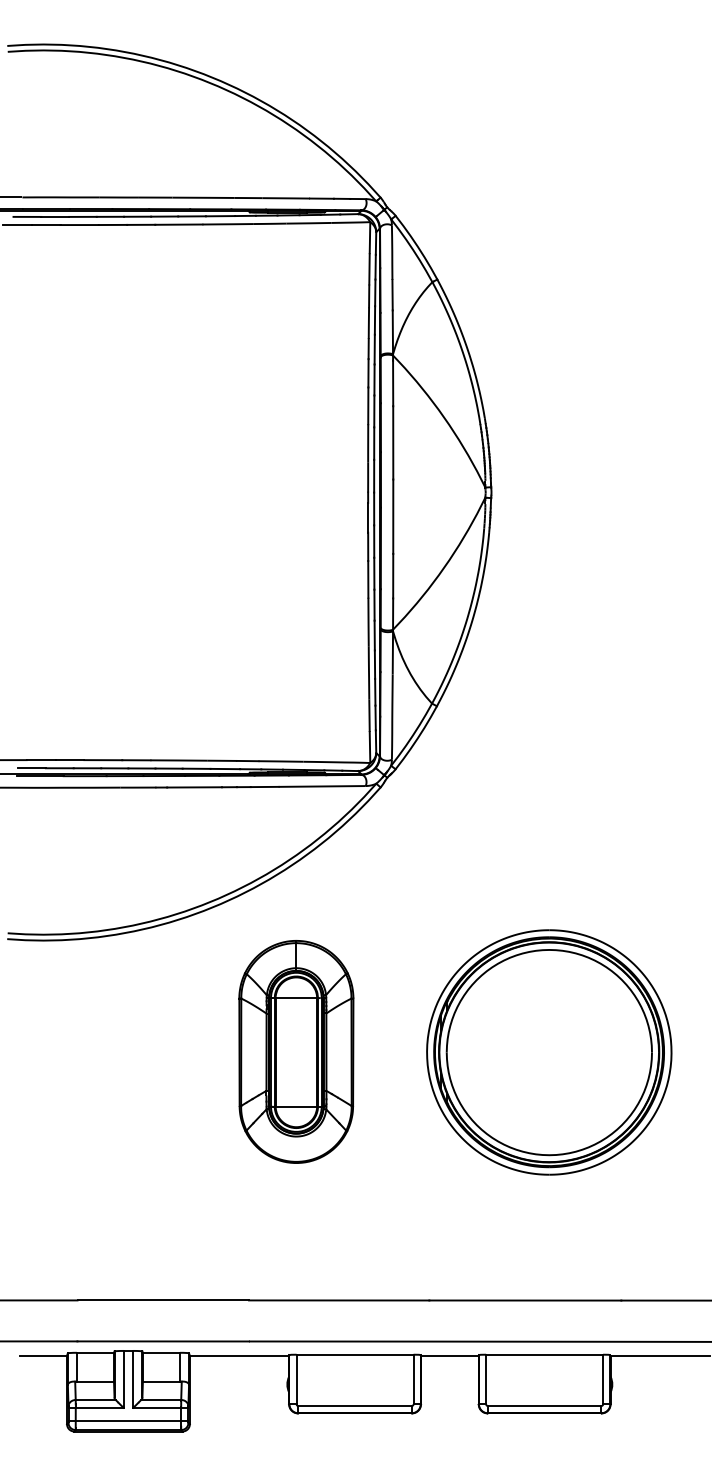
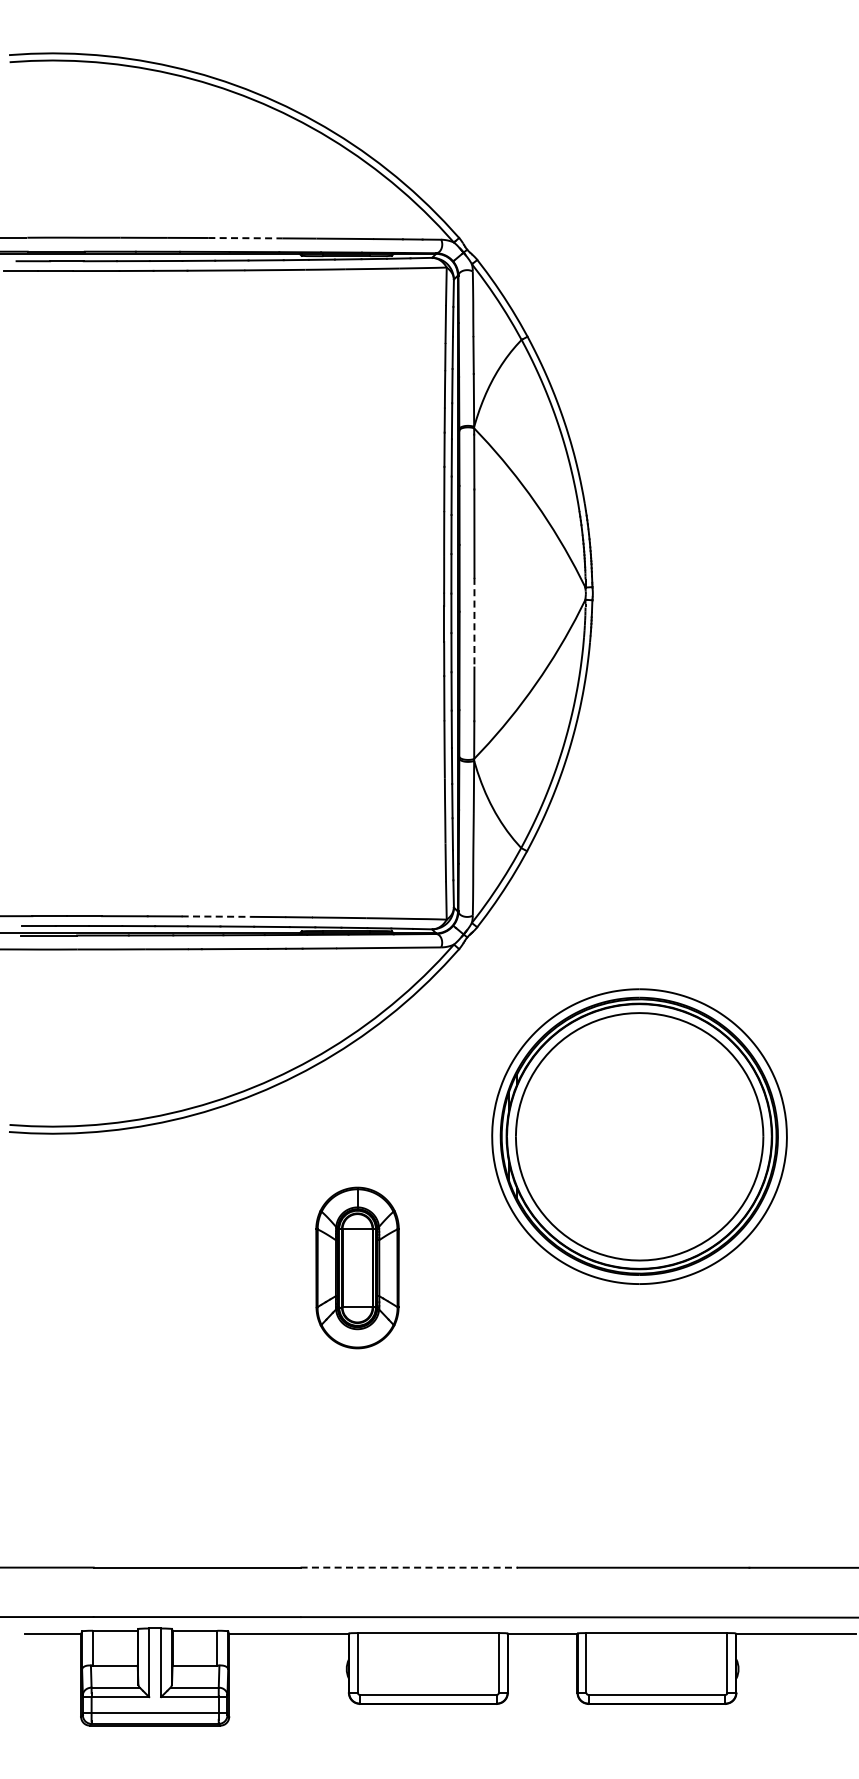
line: (203, 198) -> (245, 238), solid -> dashed
line: (393, 516) -> (474, 622), solid -> dashed
line: (178, 760) -> (215, 916), solid -> dashed
part: (296, 1051) -> (357, 1267), size x0.6
part: (549, 1052) -> (639, 1136), moved
line: (339, 1300) -> (409, 1567), solid -> dashed

